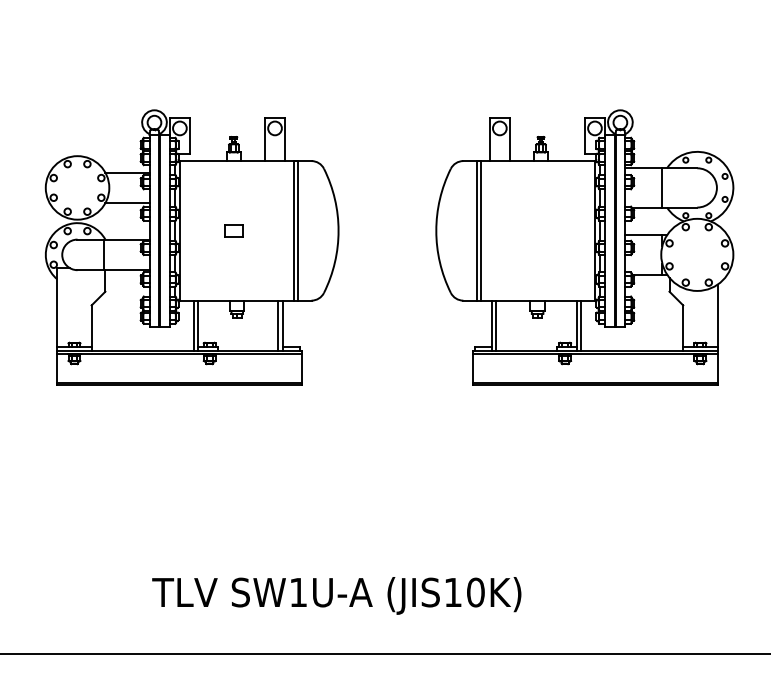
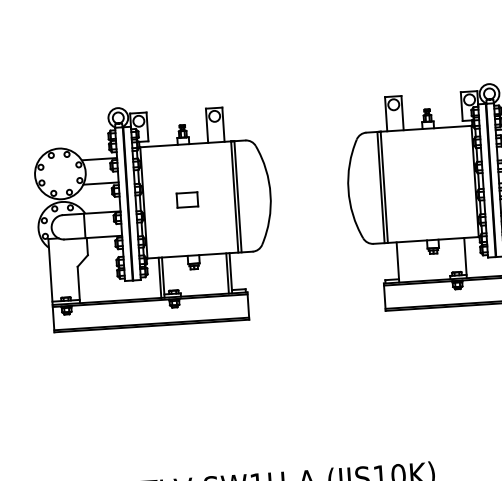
part: (233, 230) -> (186, 199), size x1.4
line: (496, 325) -> (401, 261), removed
line: (581, 325) -> (469, 257), removed

